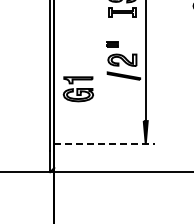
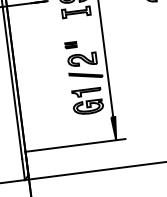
part: (77, 89) -> (86, 101), moved
line: (105, 144) -> (76, 145), dashed -> solid

